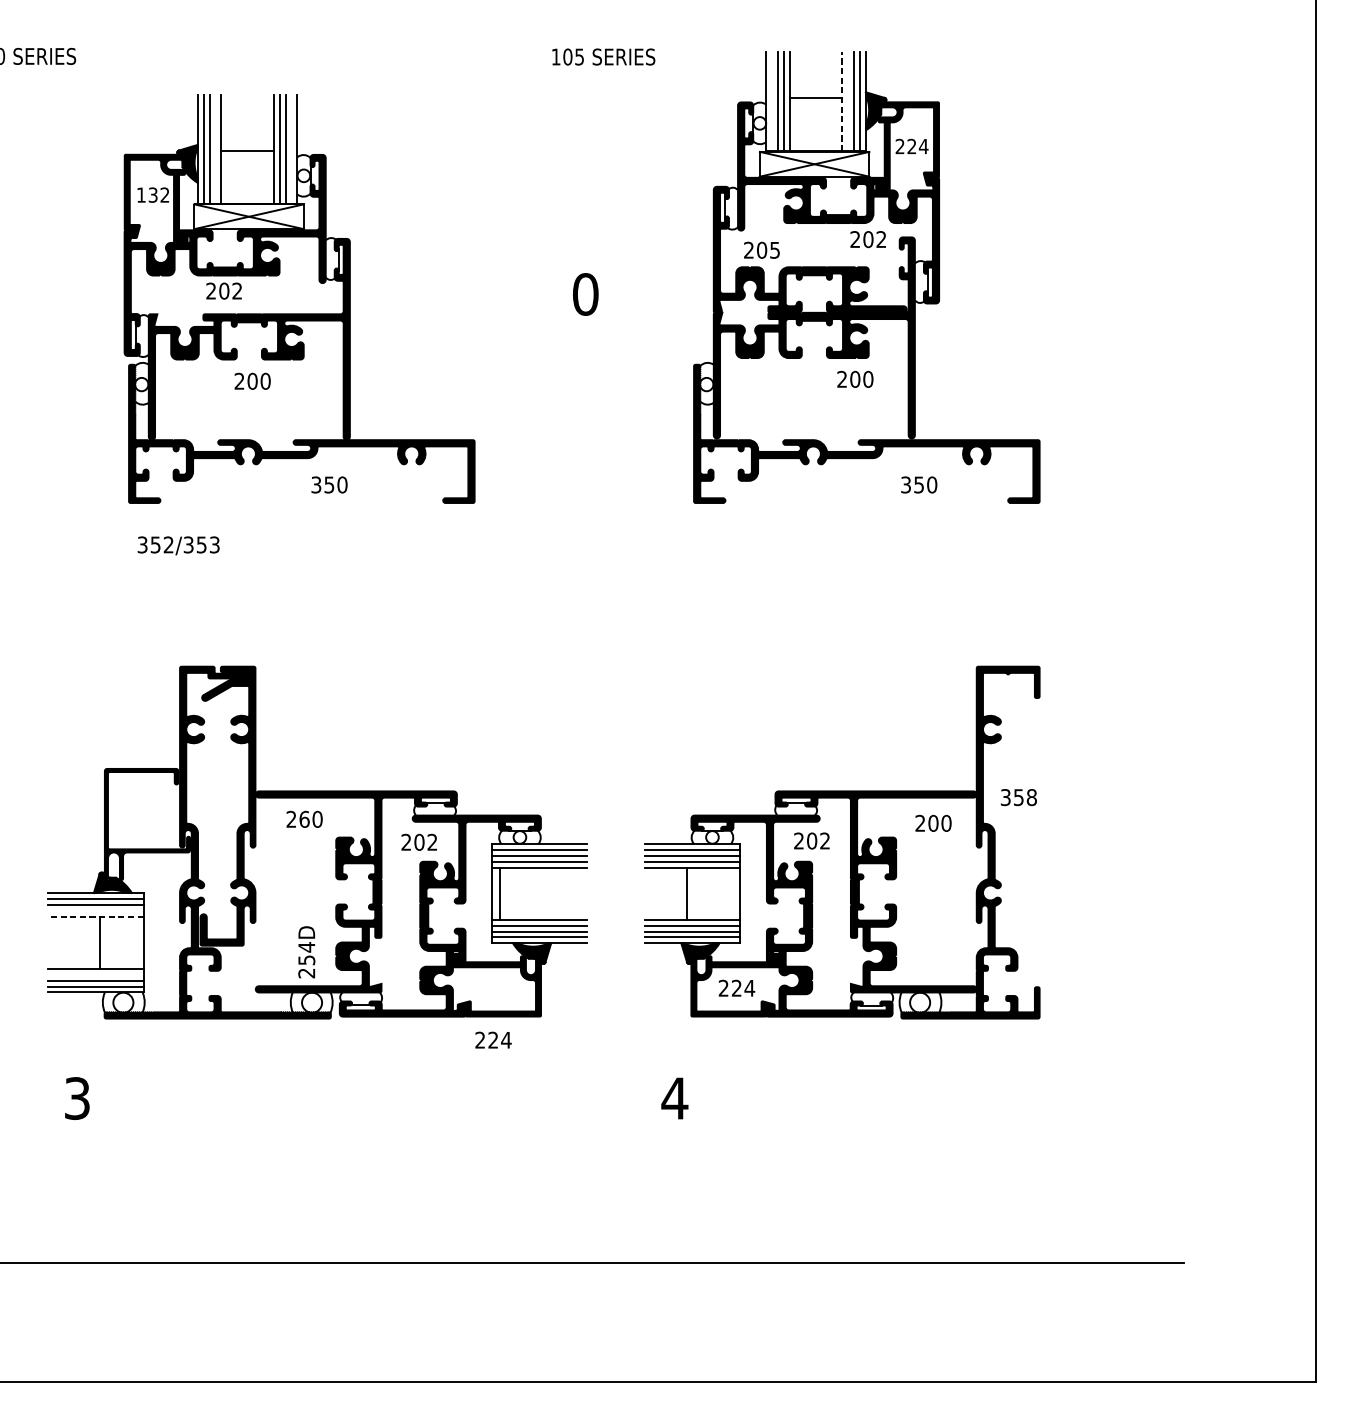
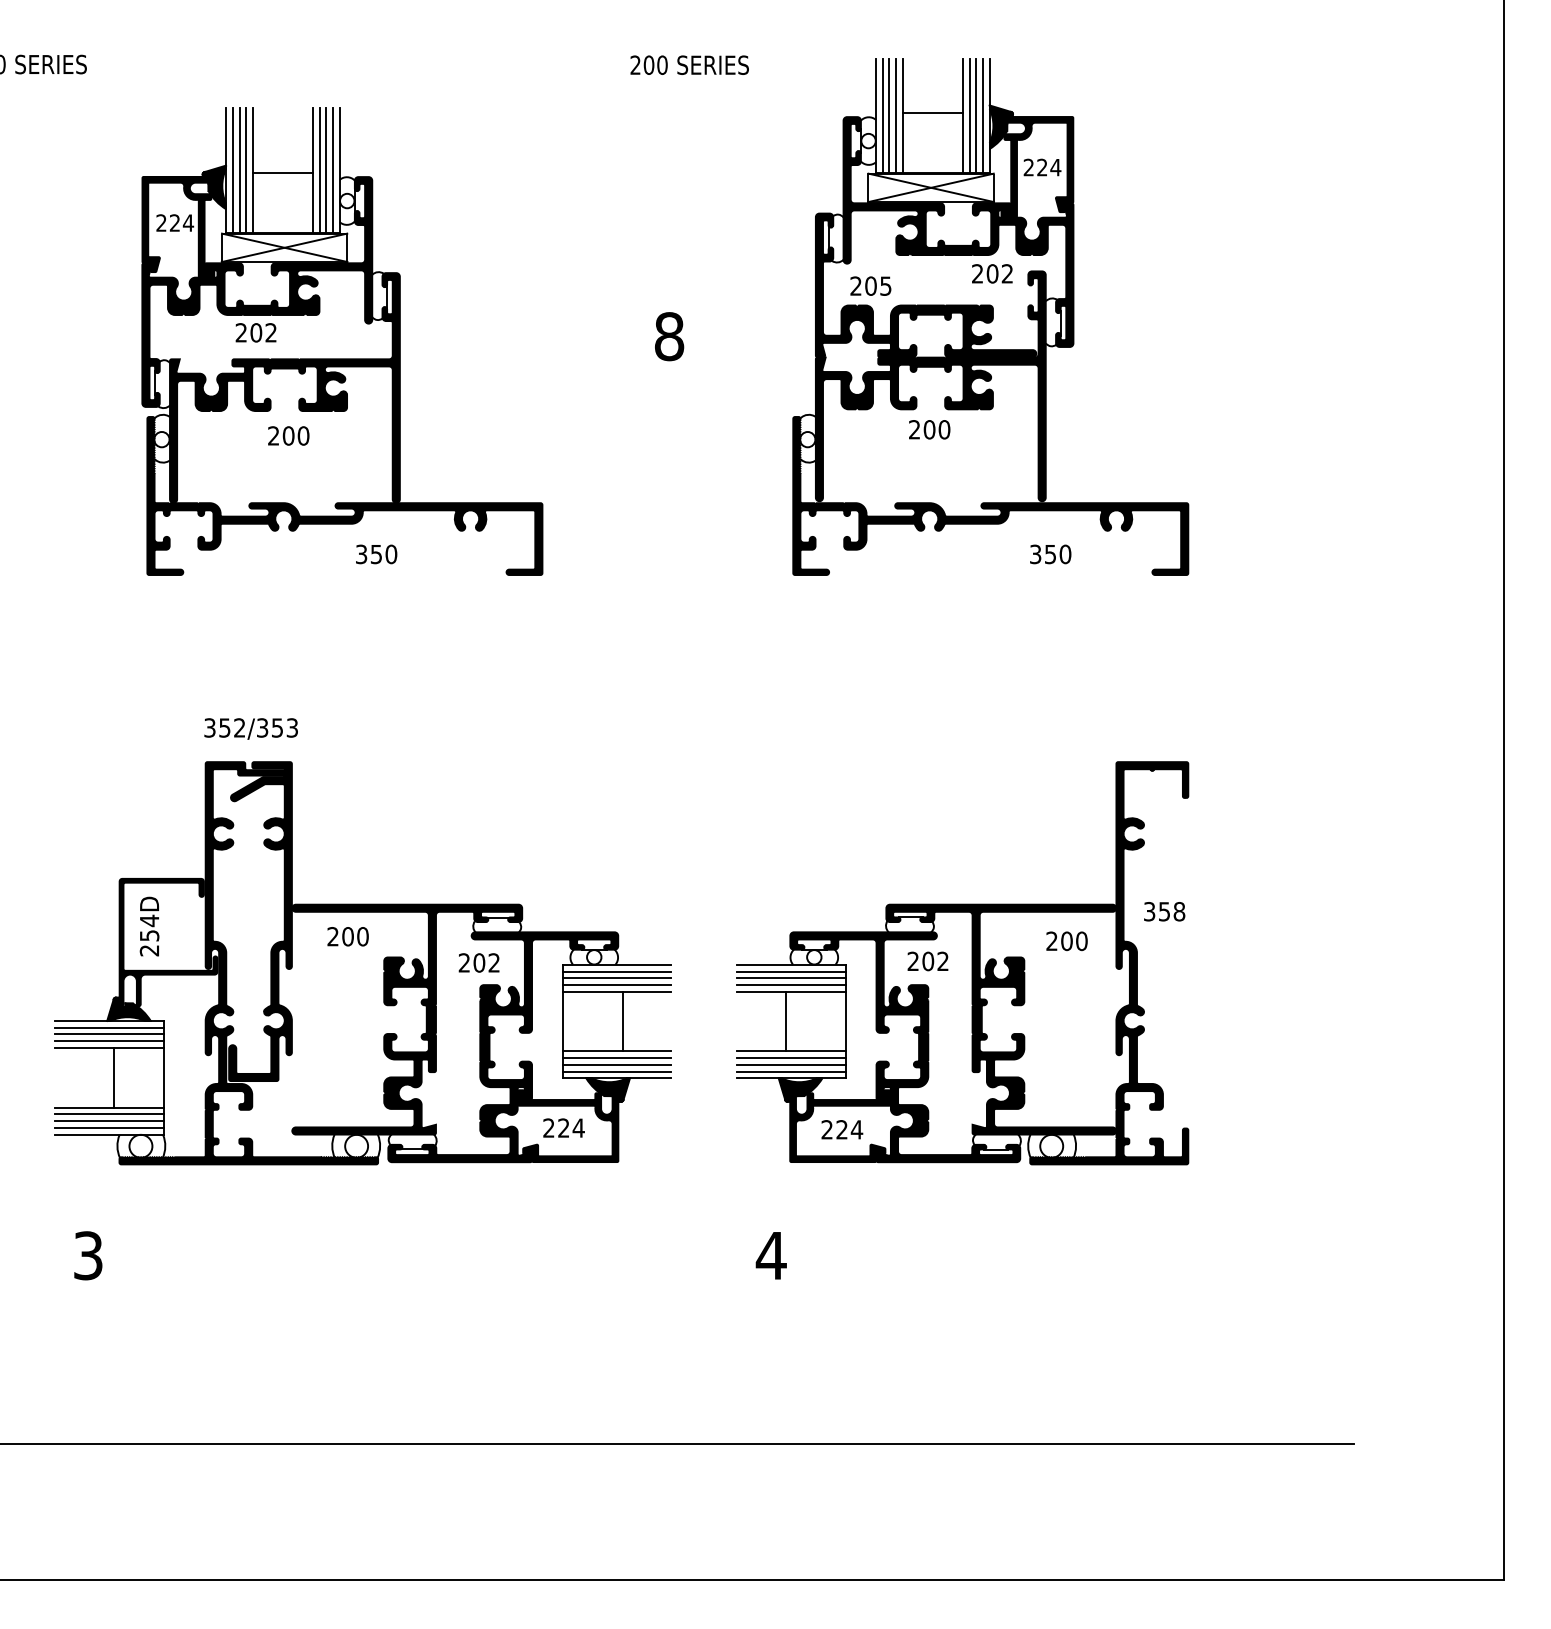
text: (567, 56) -> (648, 64), 105 -> 200
line: (772, 101) -> (882, 115), added
line: (842, 101) -> (962, 116), dashed -> solid
line: (848, 101) -> (969, 115), added
line: (215, 149) -> (246, 170), added
line: (290, 149) -> (332, 170), added
text: (153, 194) -> (175, 222), 132 -> 224
text: (585, 294) -> (669, 336), 0 -> 8
text: (855, 379) -> (929, 429), moved
text: (178, 545) -> (250, 728), moved
text: (304, 819) -> (347, 936), 260 -> 200
line: (500, 893) -> (622, 1021), moved
line: (95, 911) -> (109, 1041), added
line: (95, 916) -> (109, 1047), dashed -> solid
text: (306, 952) -> (149, 926), moved
line: (95, 974) -> (109, 1114), added
text: (493, 1039) -> (563, 1127), moved

